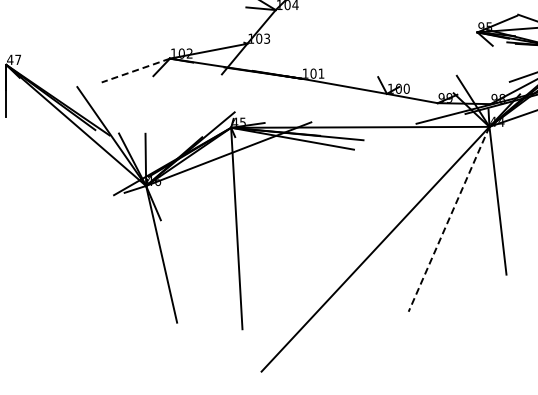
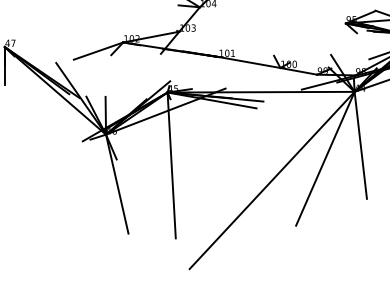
line: (135, 70) -> (98, 51), dashed -> solid
line: (449, 219) -> (325, 158), dashed -> solid

